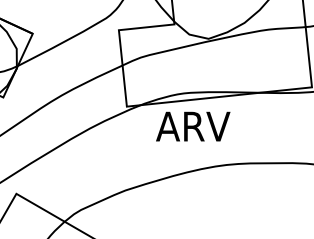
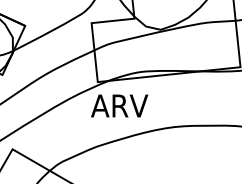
text: (193, 126) -> (119, 105), moved

